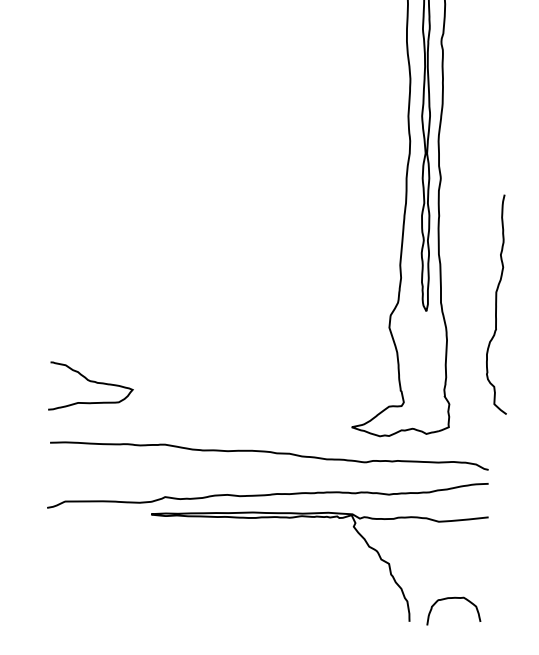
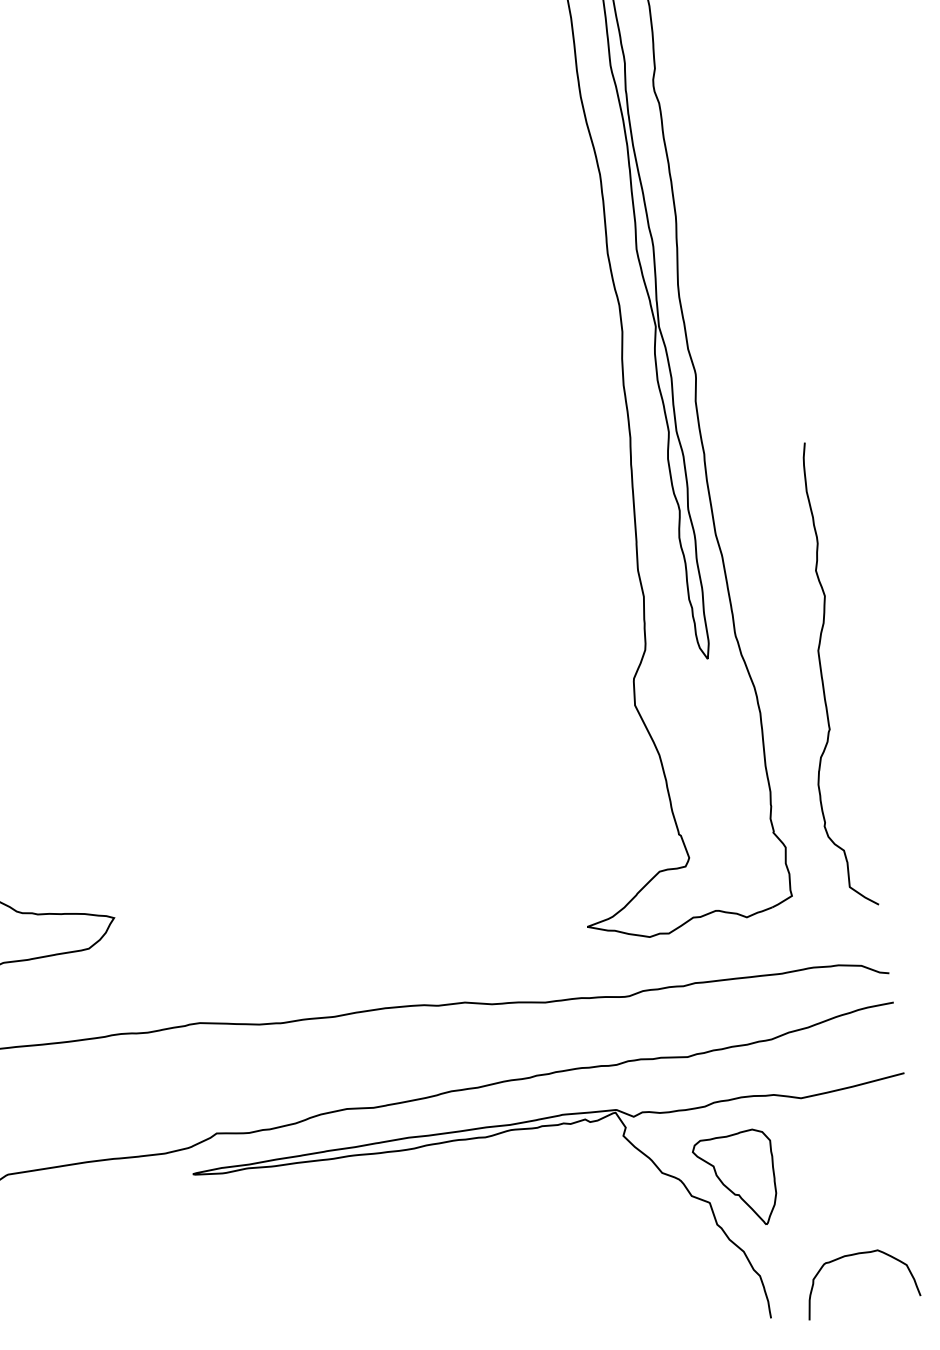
curve: (496, 304) -> (822, 676), moved
part: (403, 555) -> (737, 1180), added

